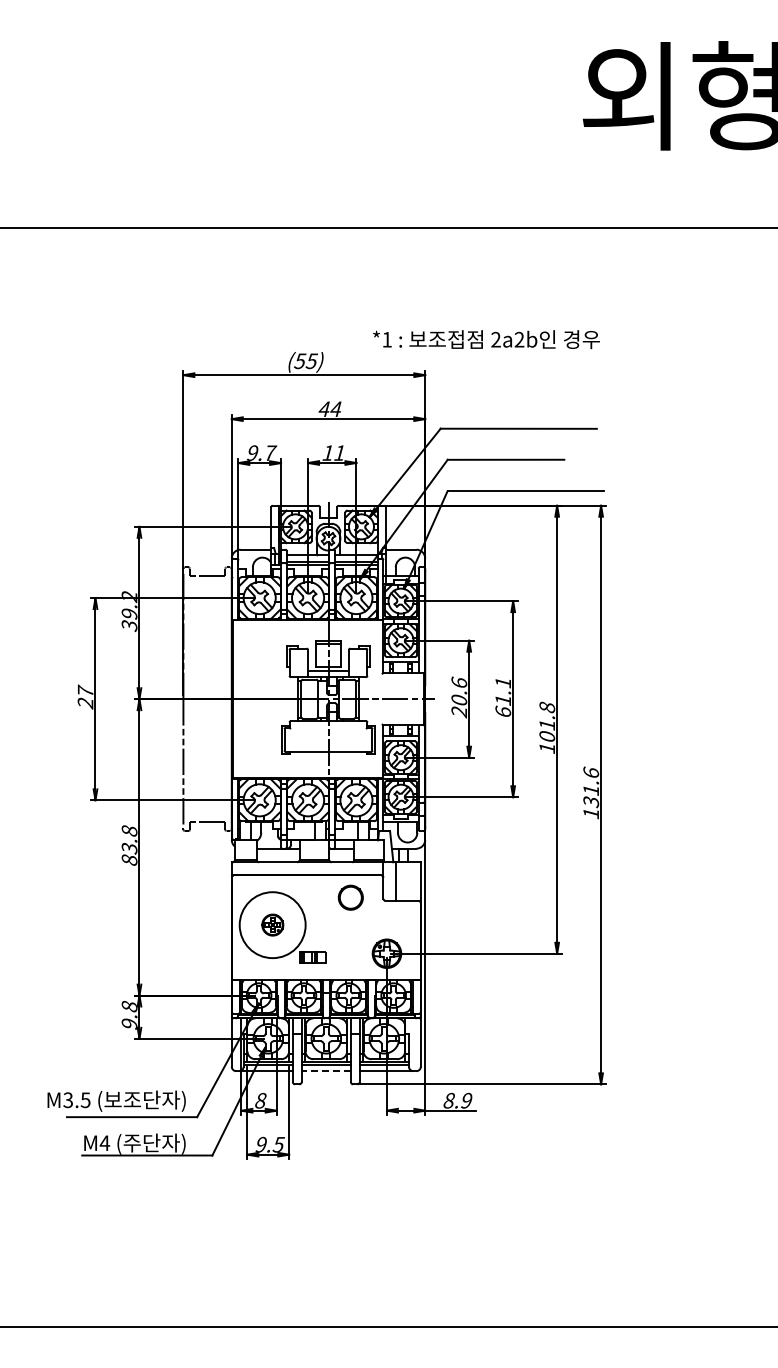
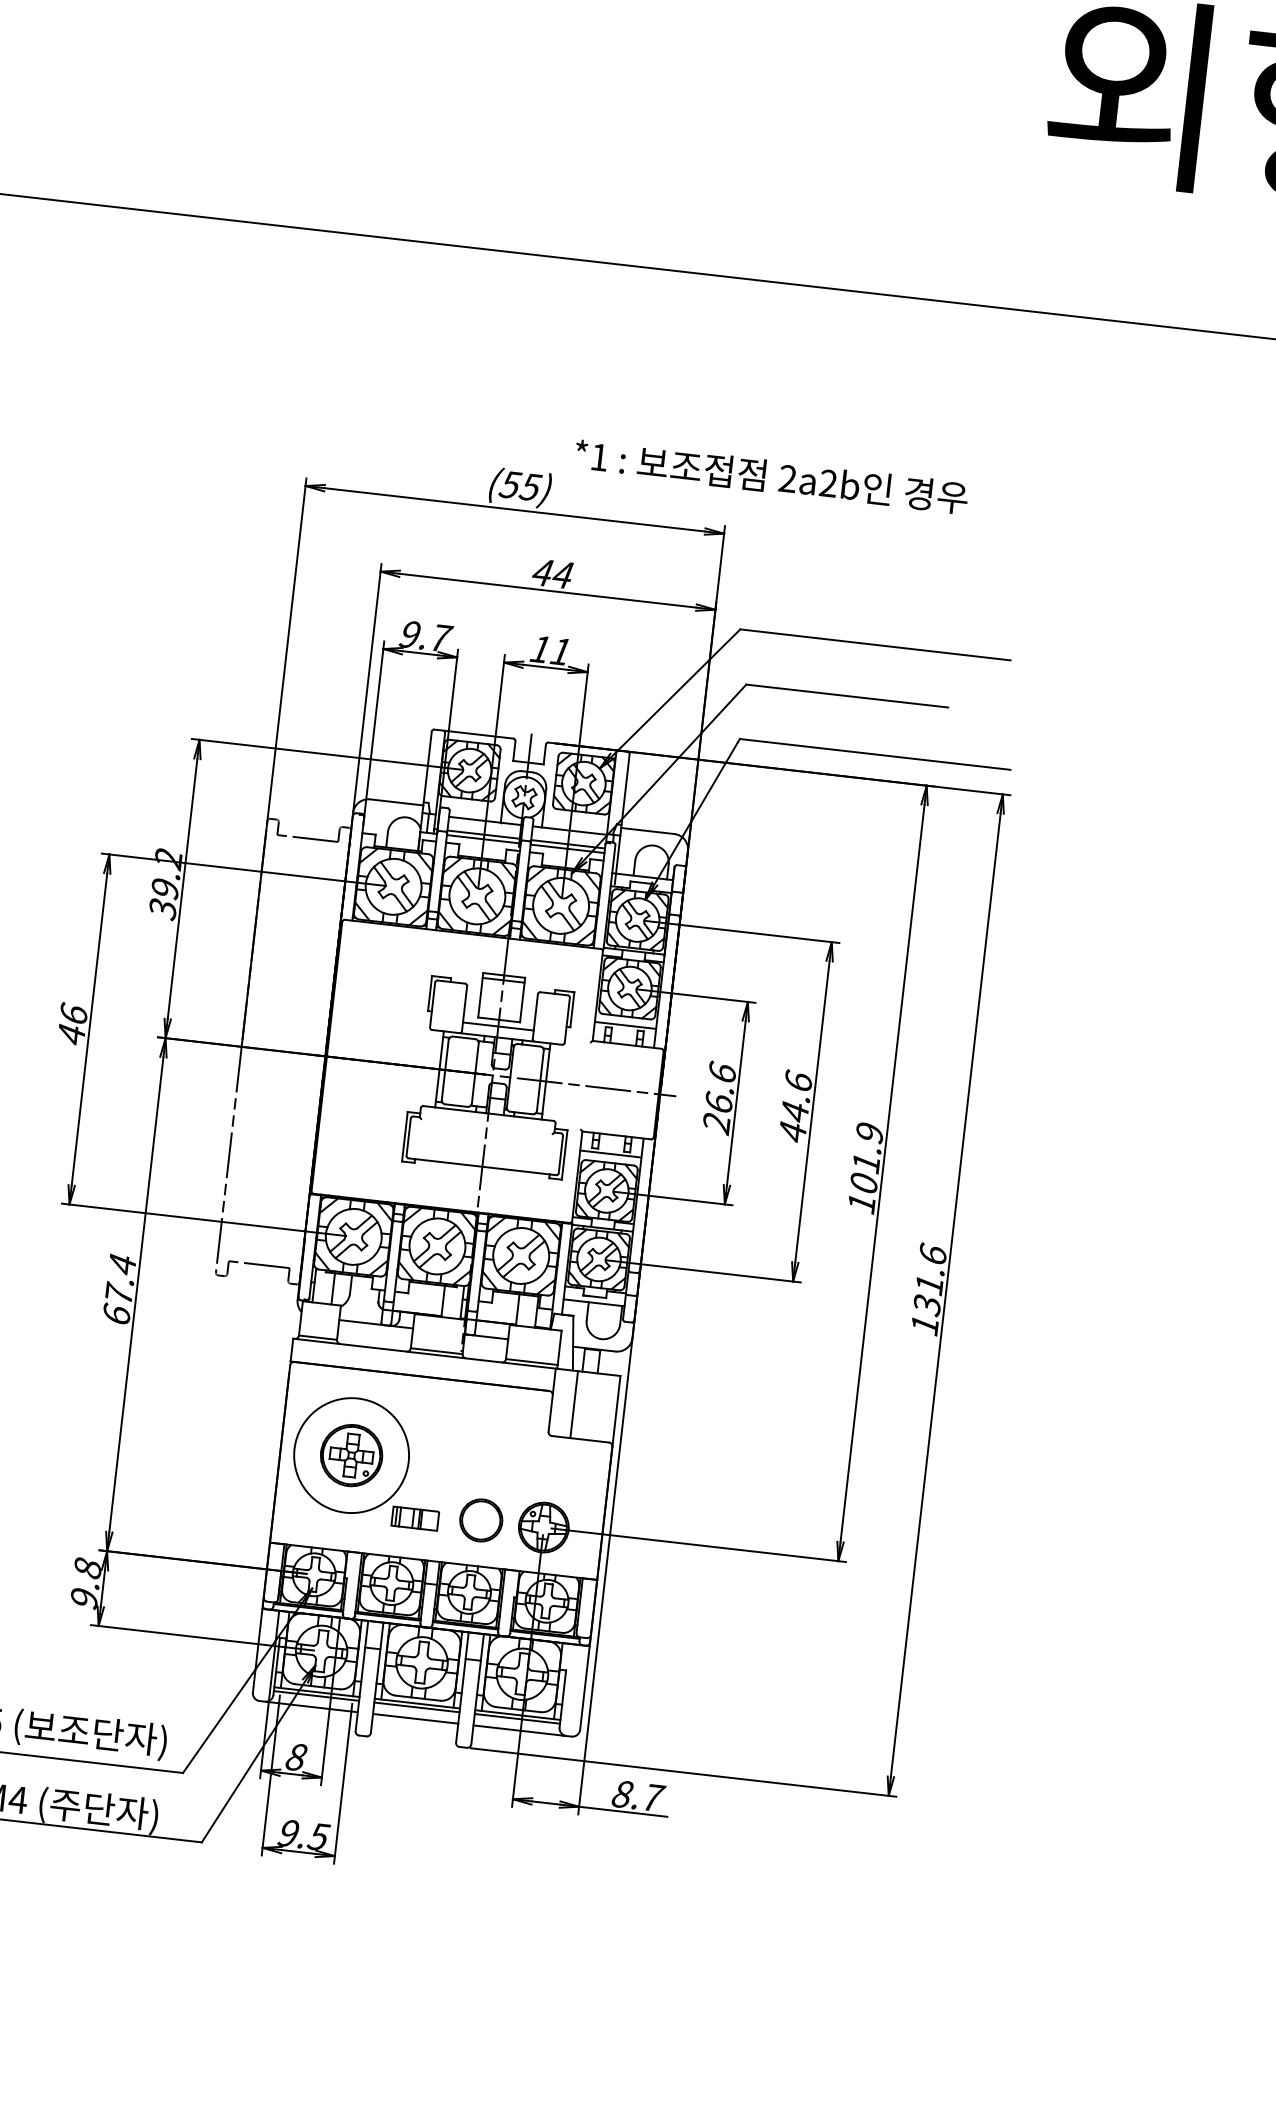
text: (486, 339) -> (771, 476), moved
text: (85, 696) -> (72, 1022), 27 -> 46
text: (503, 696) -> (796, 1105), 61.1 -> 44.6
text: (458, 699) -> (717, 1101), 20.6 -> 26.6
text: (547, 707) -> (870, 1133), 101.8 -> 101.9
text: (129, 845) -> (119, 1289), 83.8 -> 67.4
circle: (350, 897) -> (480, 1519), moved
part: (272, 924) -> (351, 1454), size x1.67
line: (326, 1071) -> (415, 1719), dashed -> solid
text: (467, 1100) -> (654, 1797), 8.9 -> 8.7

